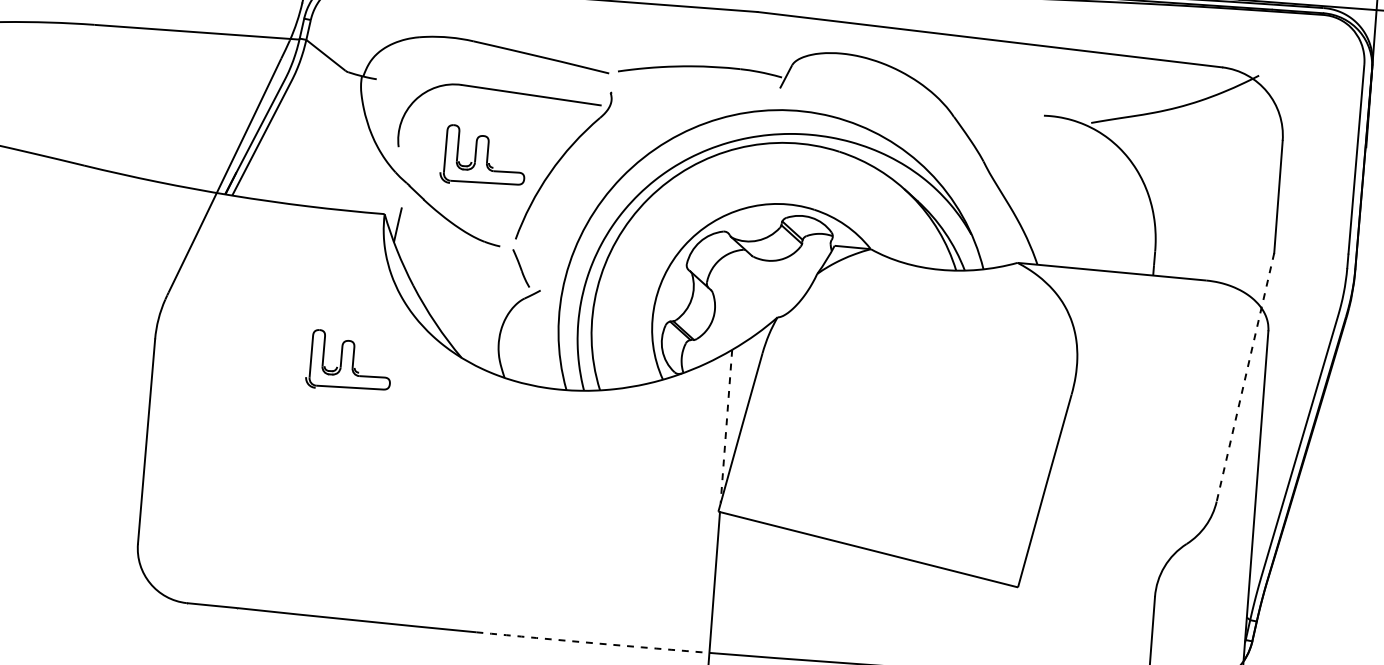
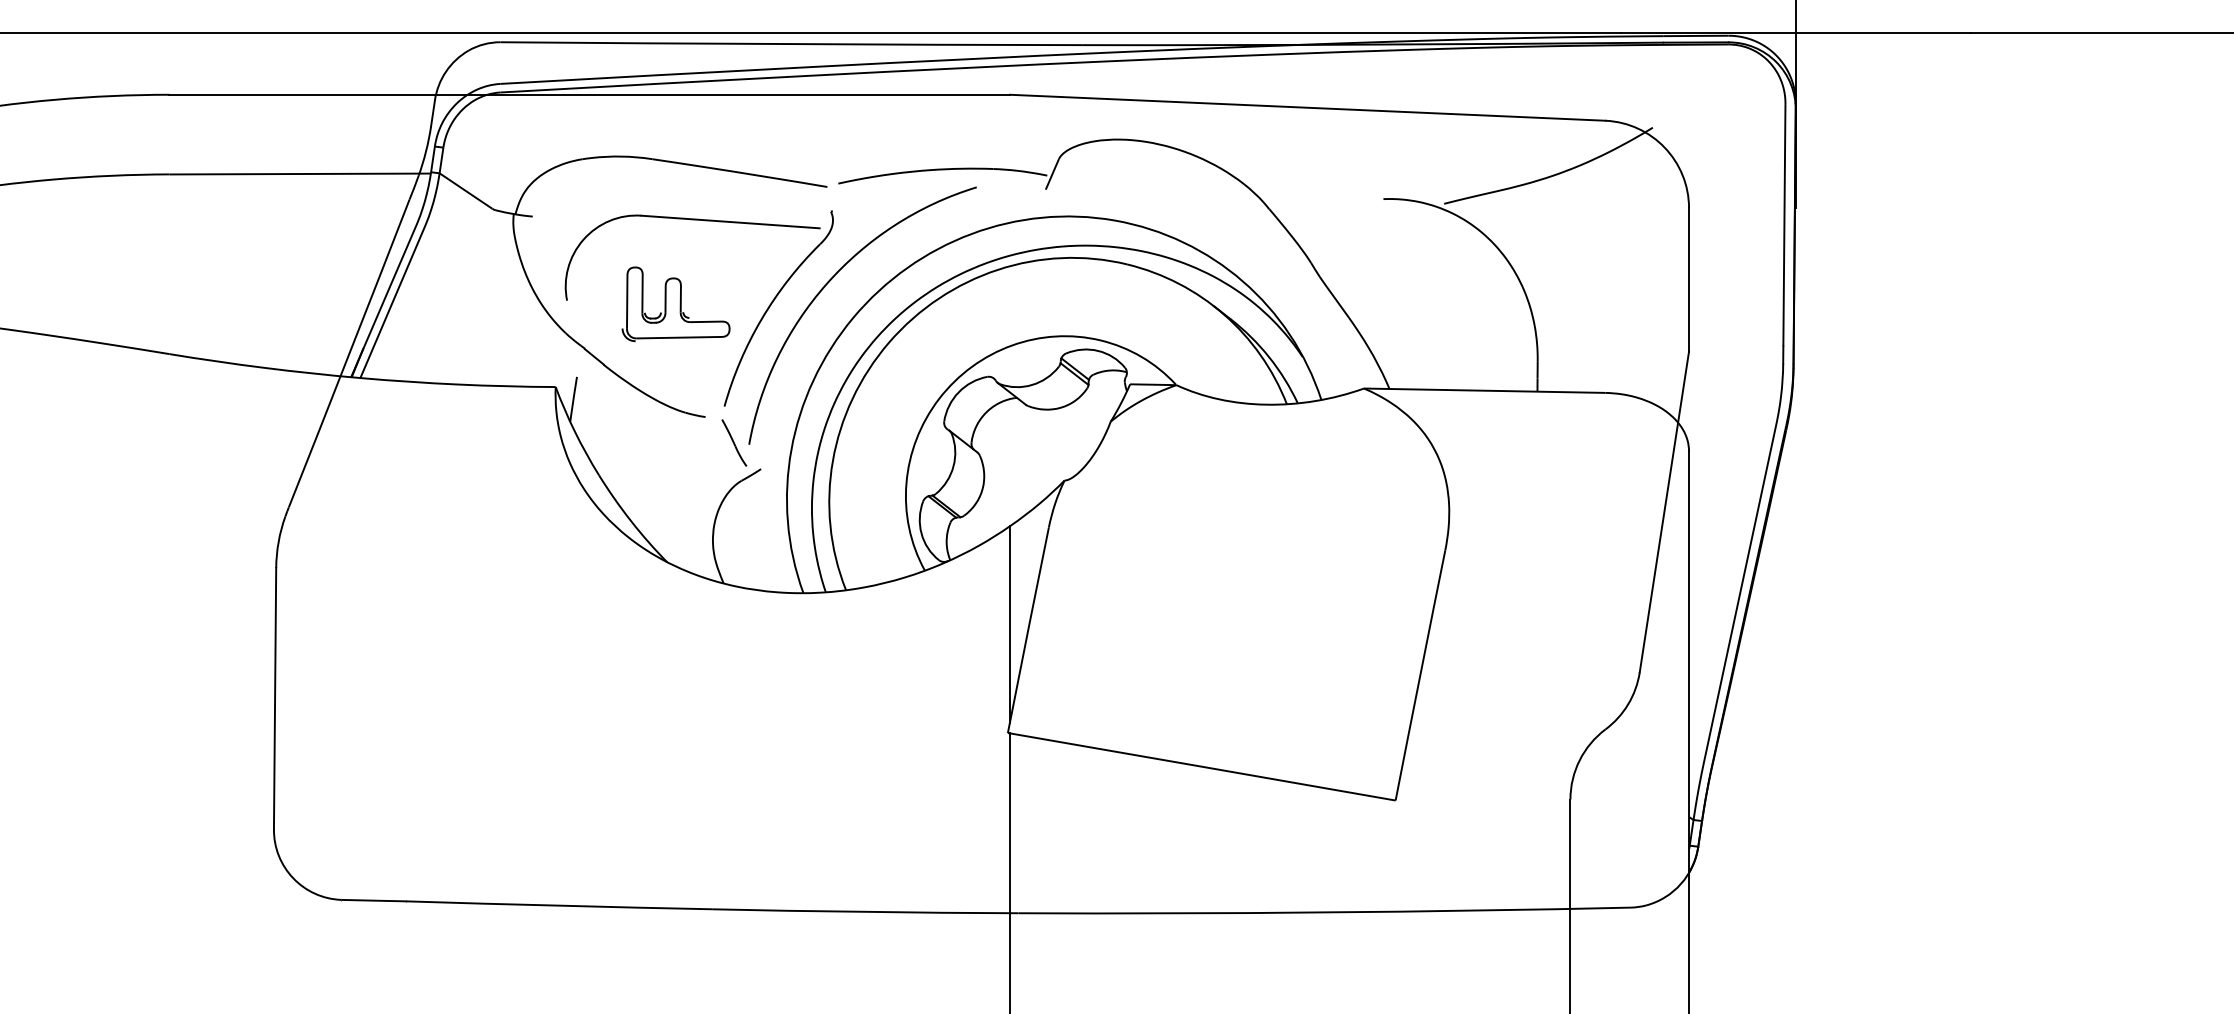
curve: (600, 152) -> (824, 288), added
part: (349, 361) -> (524, 577), removed
line: (1245, 377) -> (1664, 512), dashed -> solid
line: (726, 426) -> (1009, 624), dashed -> solid
arc: (596, 643) -> (865, 911), dashed -> solid

